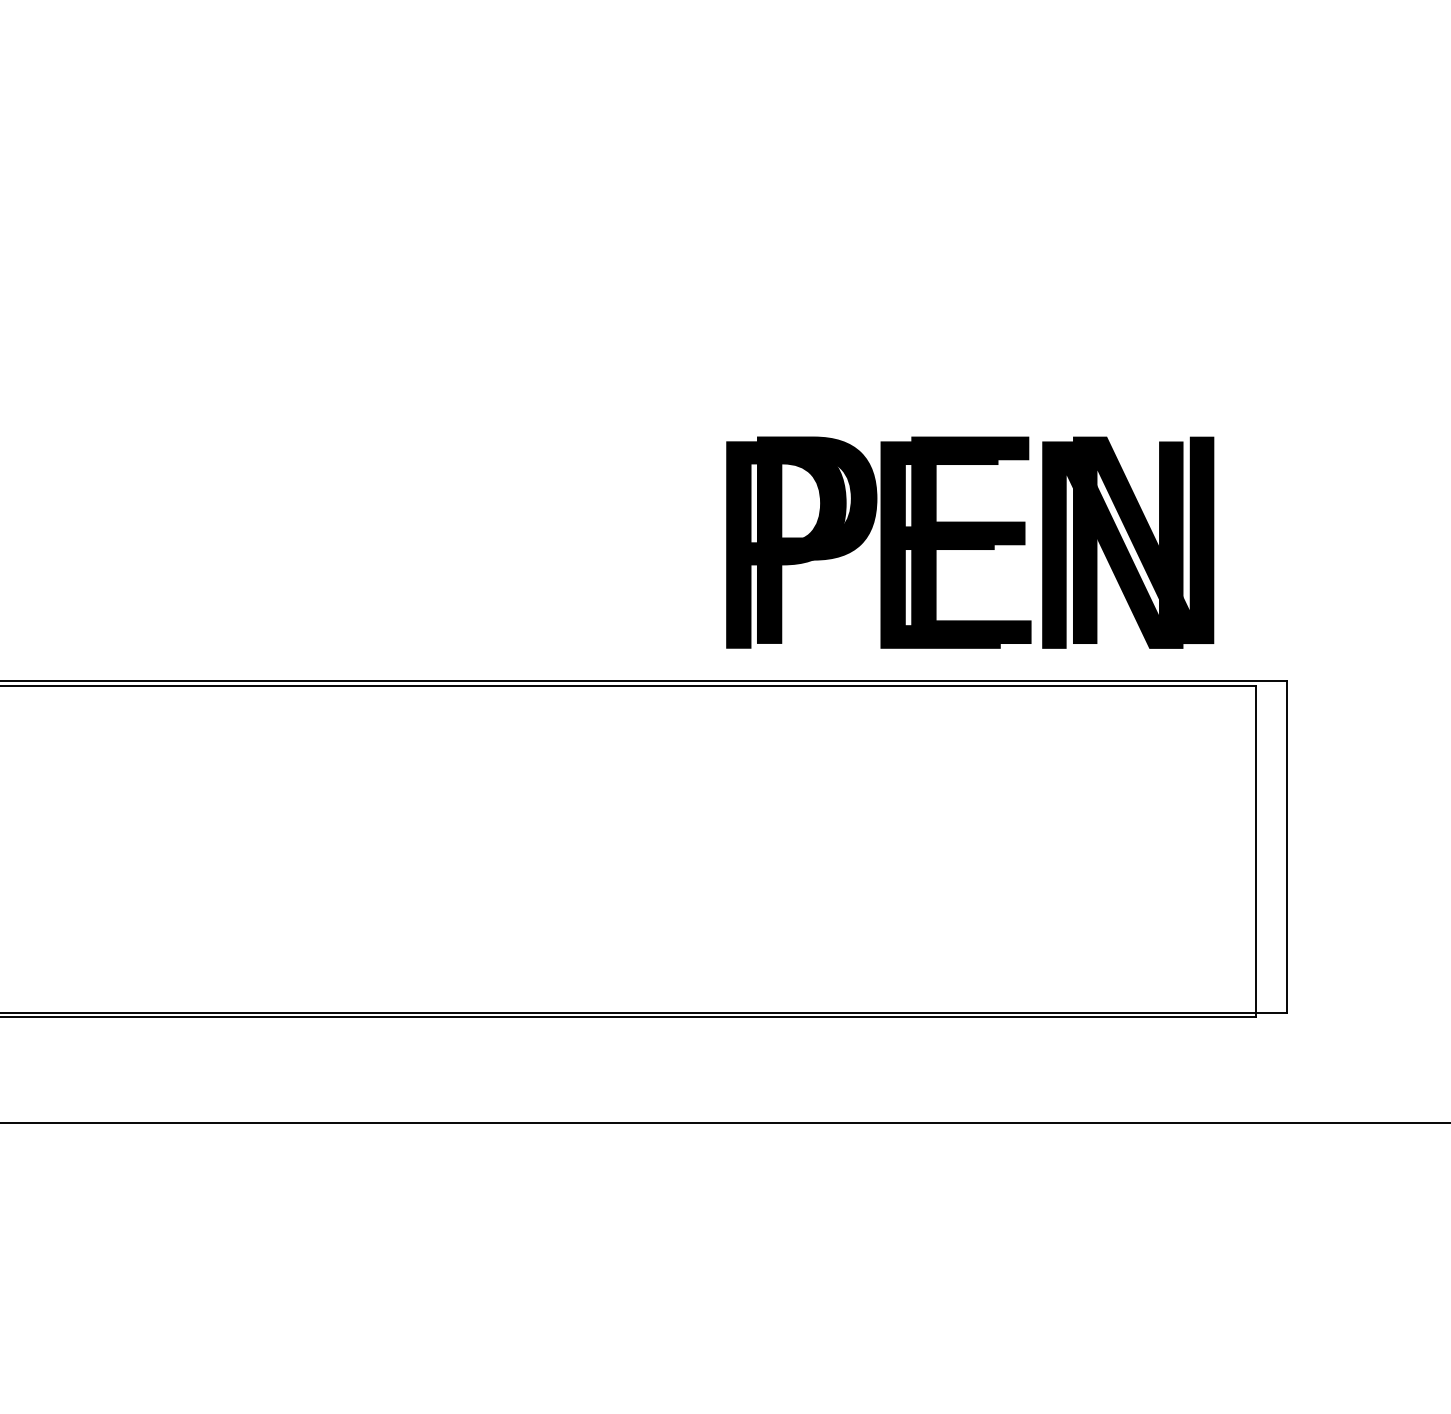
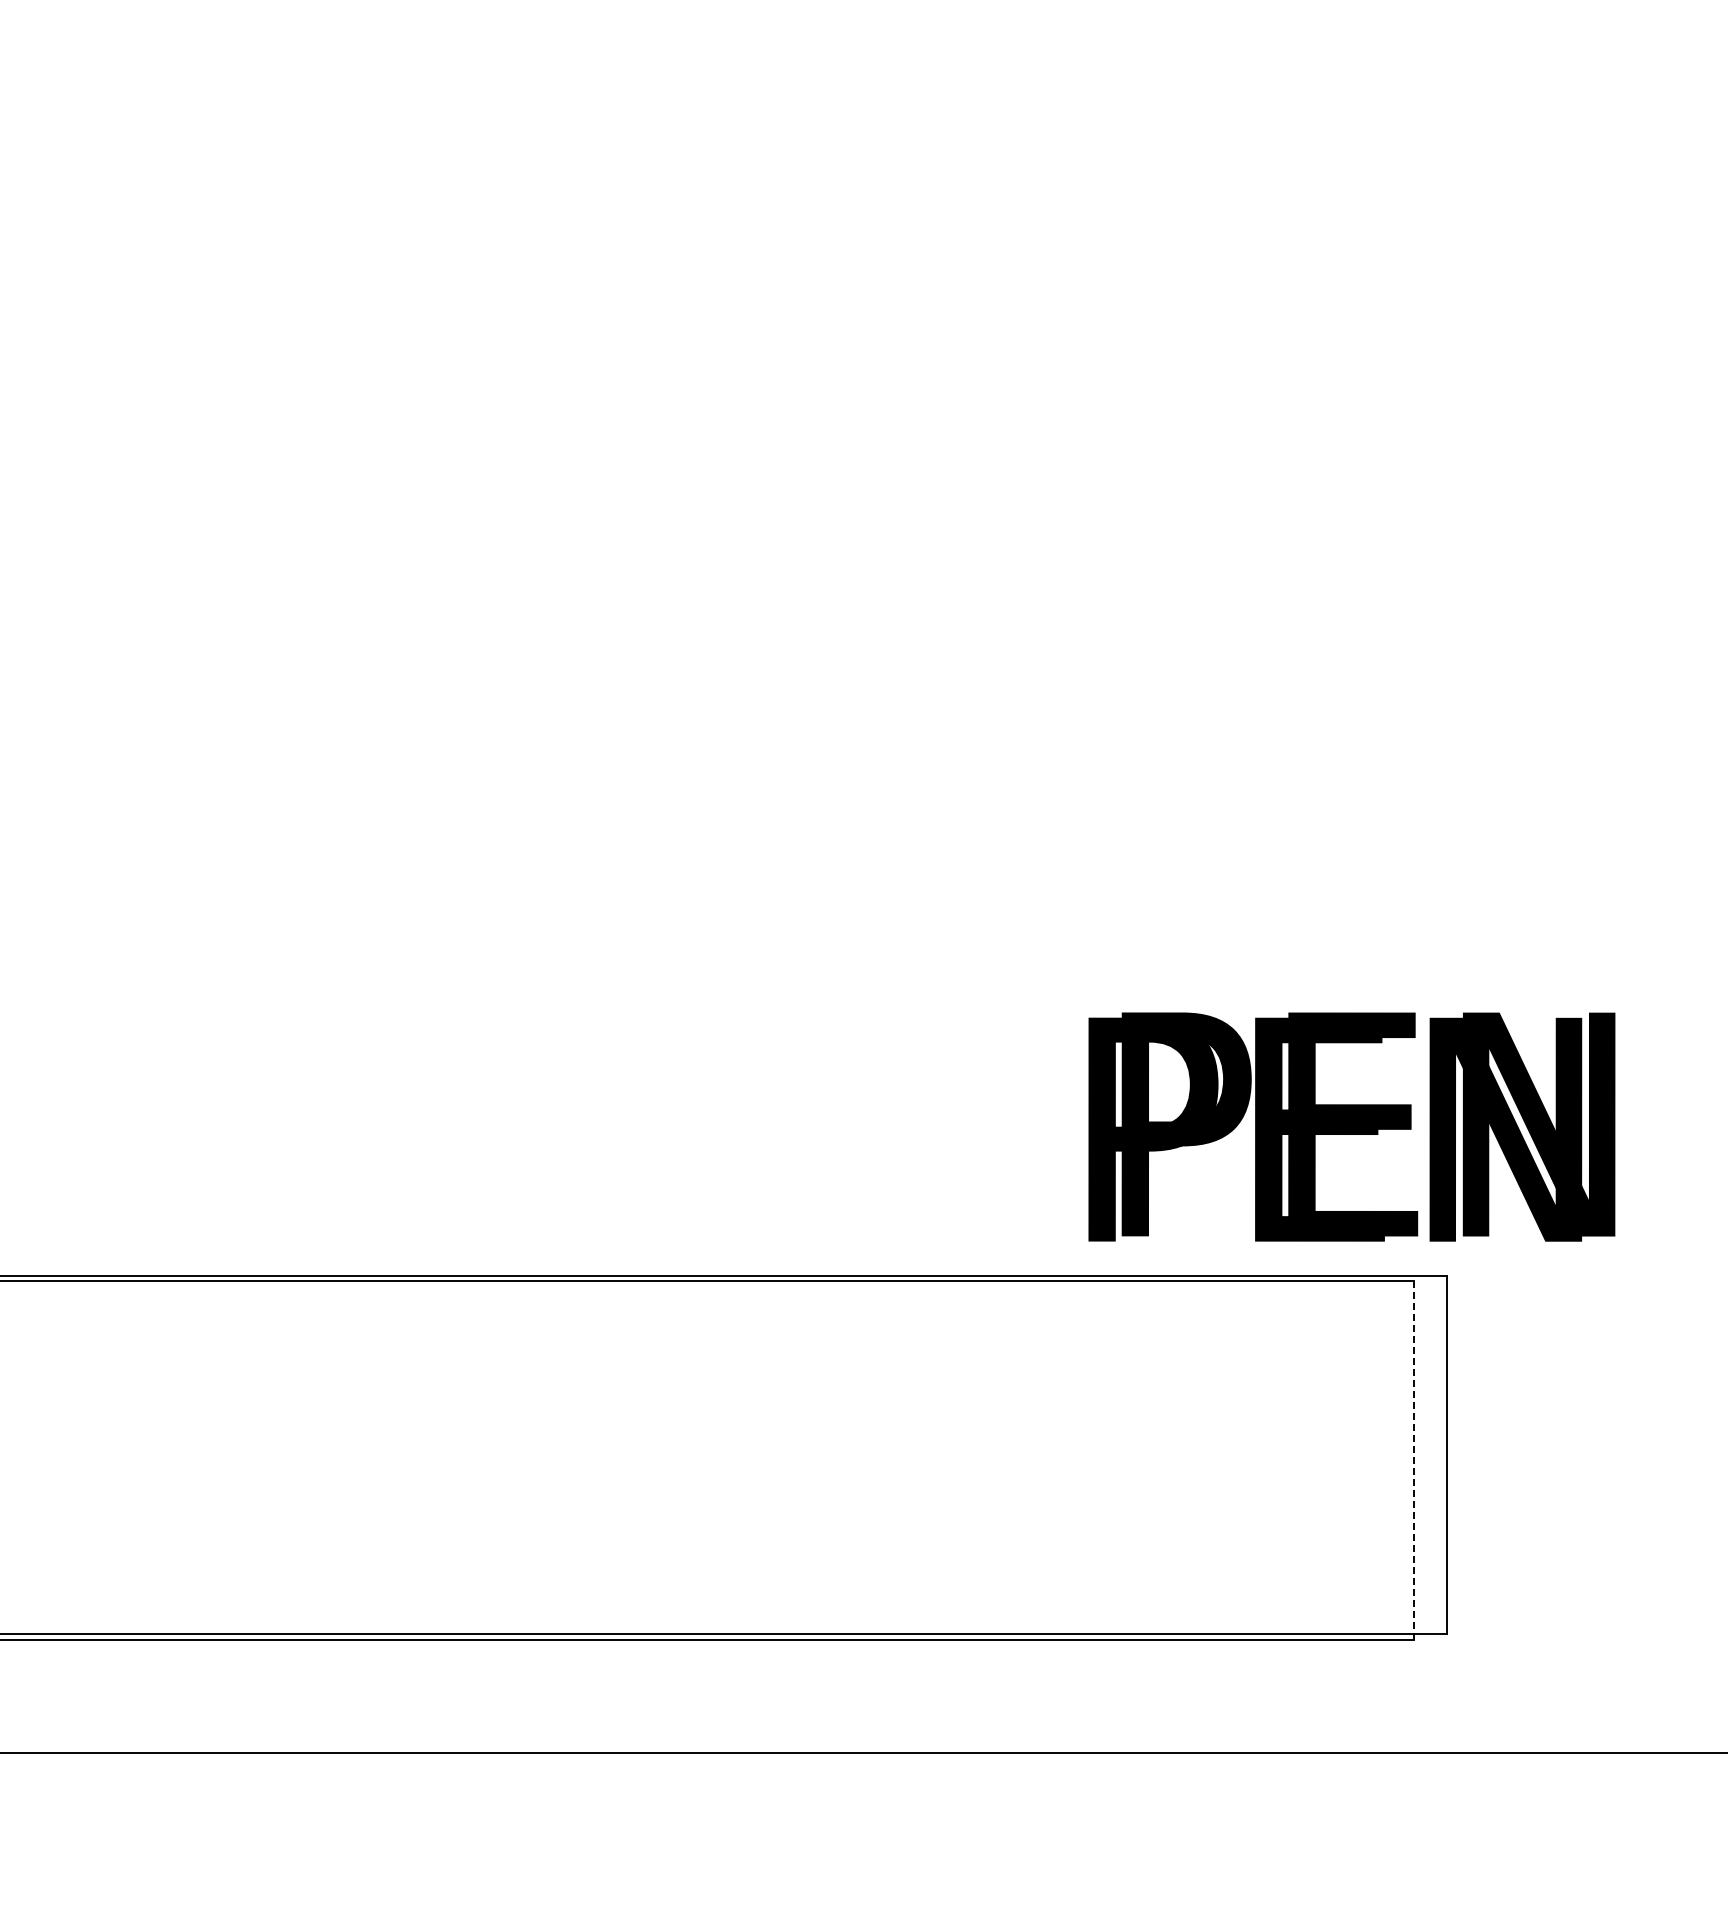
text: (969, 542) -> (1351, 1126), moved
line: (1256, 851) -> (1414, 1460), solid -> dashed

